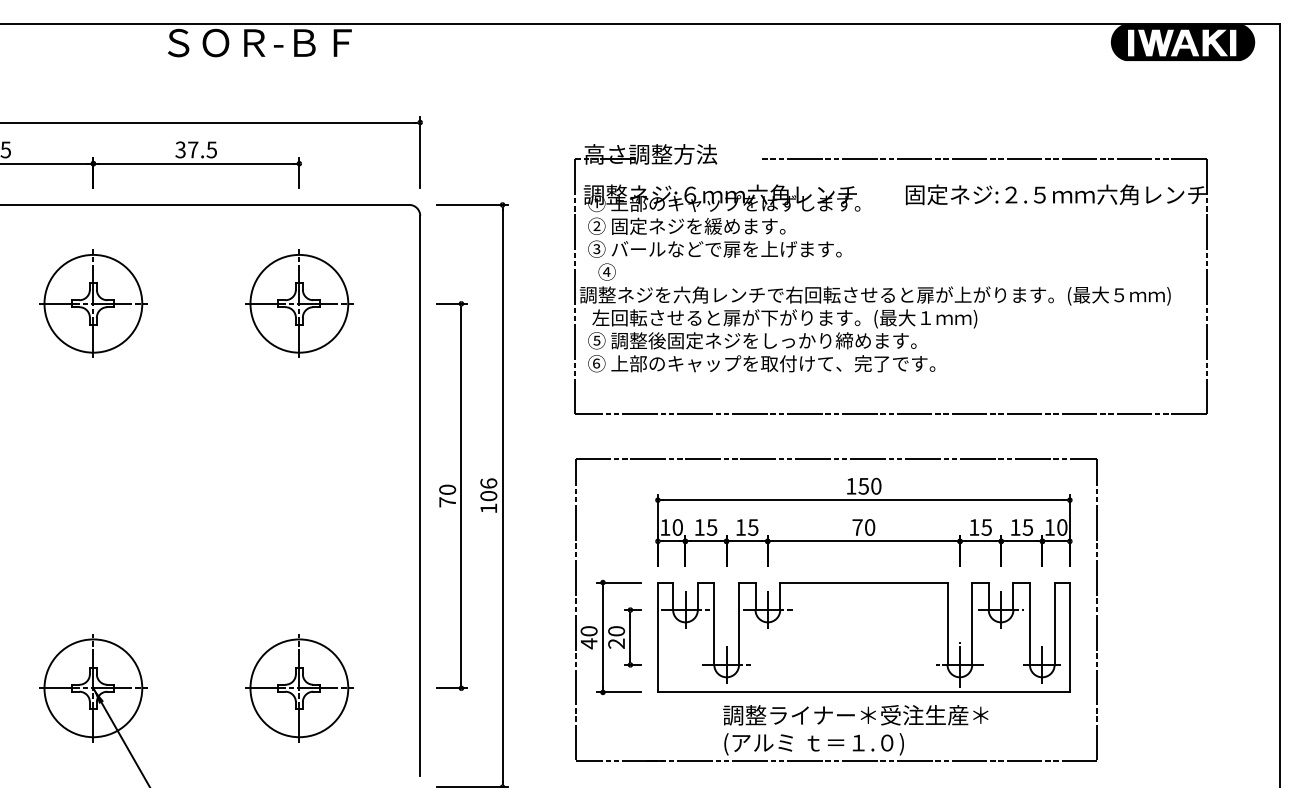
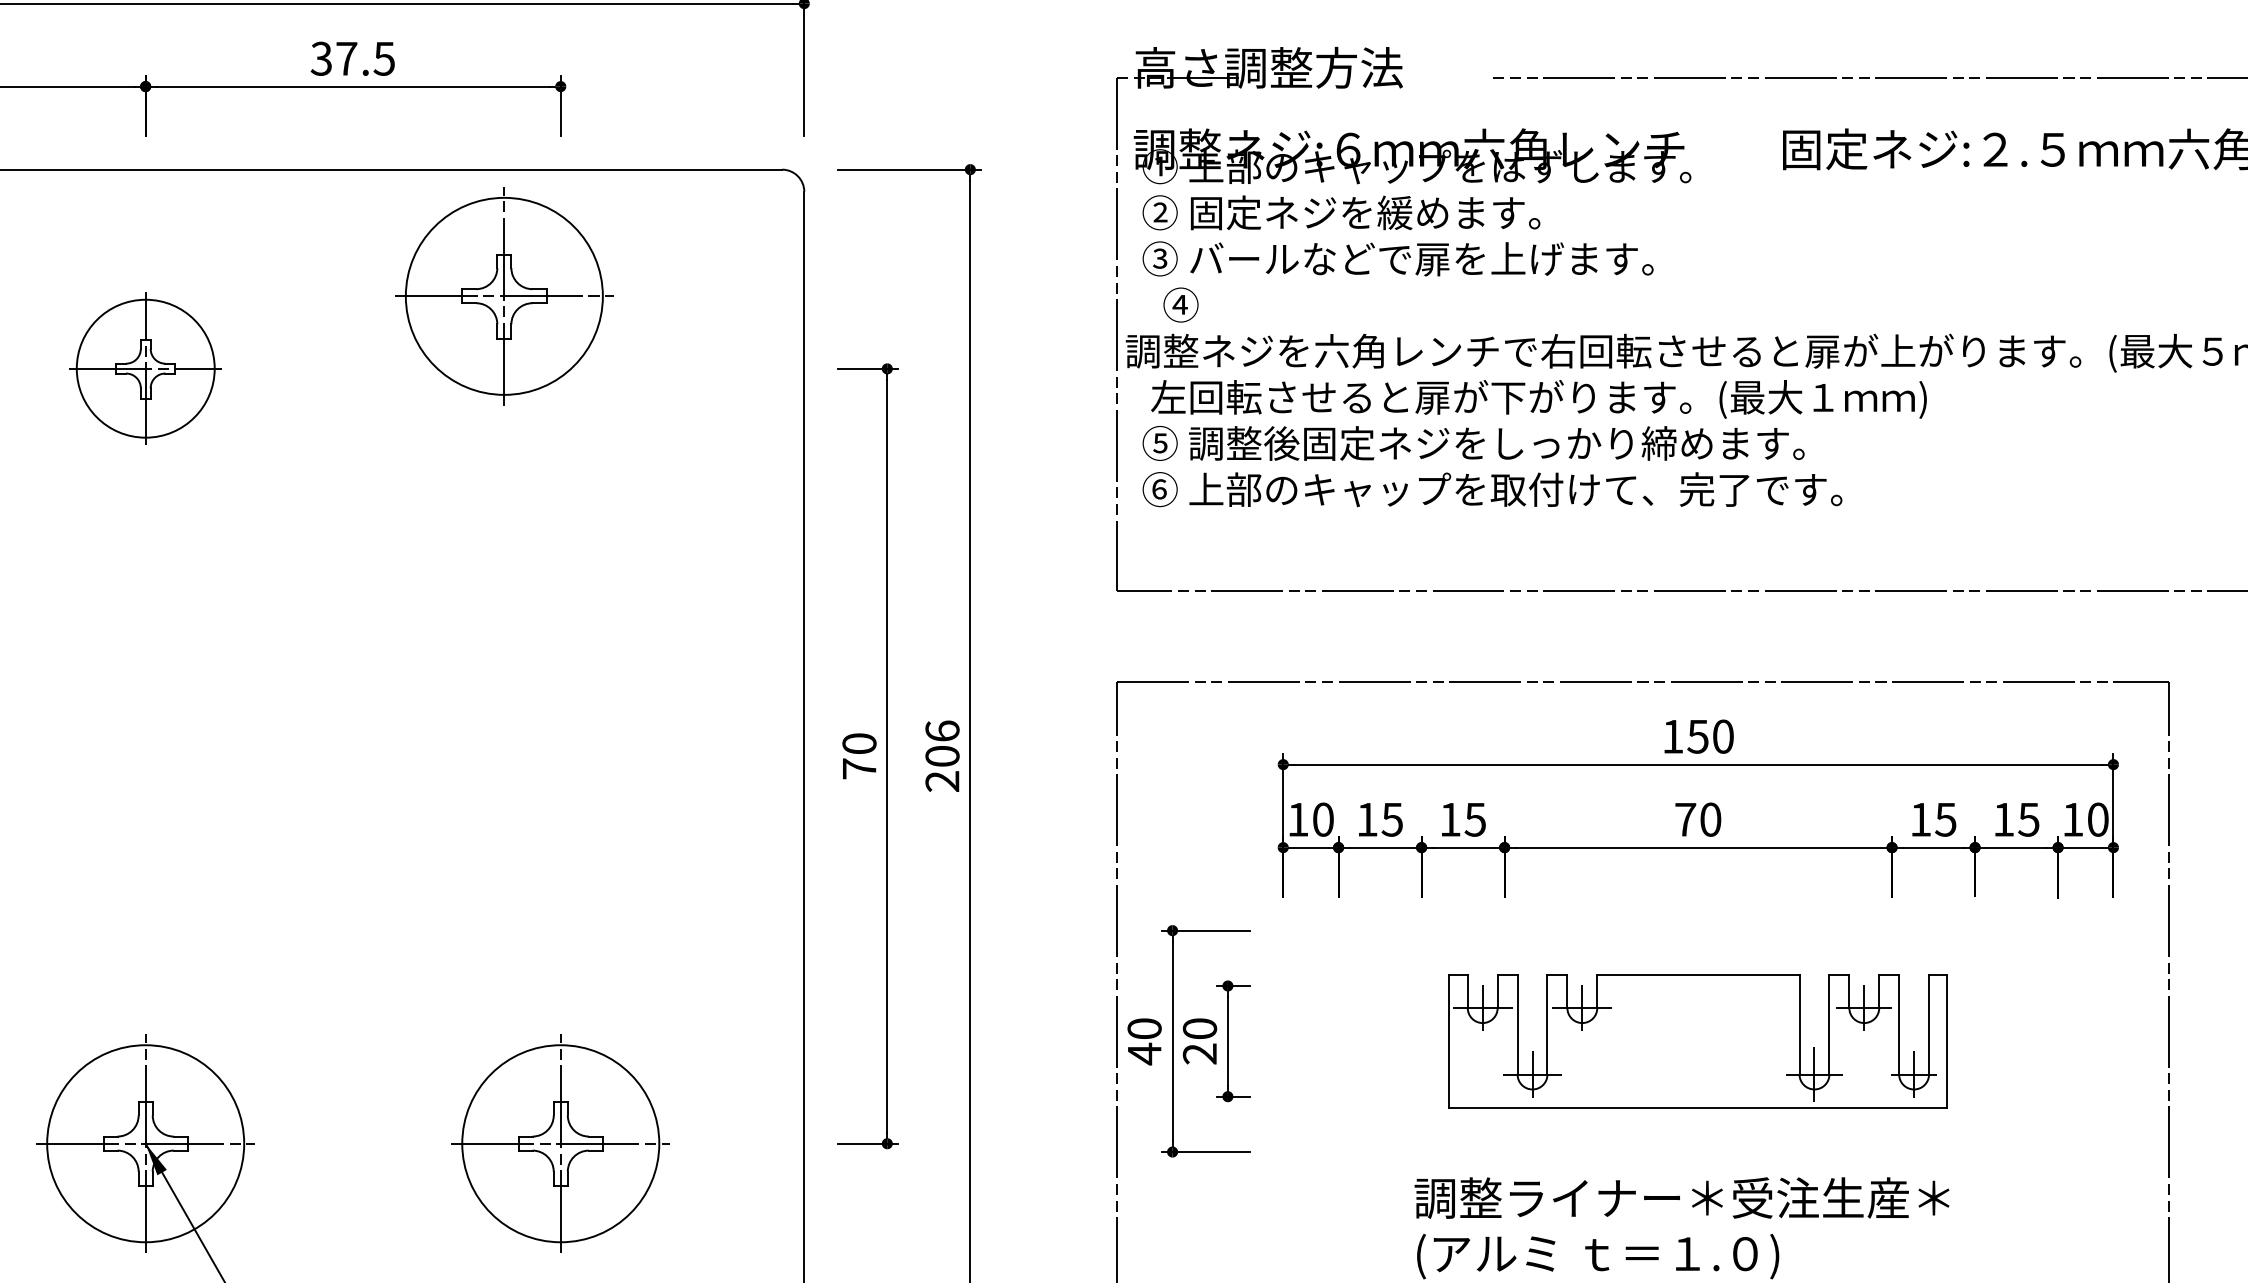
part: (93, 303) -> (145, 368), size x0.7
part: (299, 303) -> (504, 295), moved
text: (488, 508) -> (941, 781), 106 -> 206
part: (863, 637) -> (1697, 1041), size x0.6

